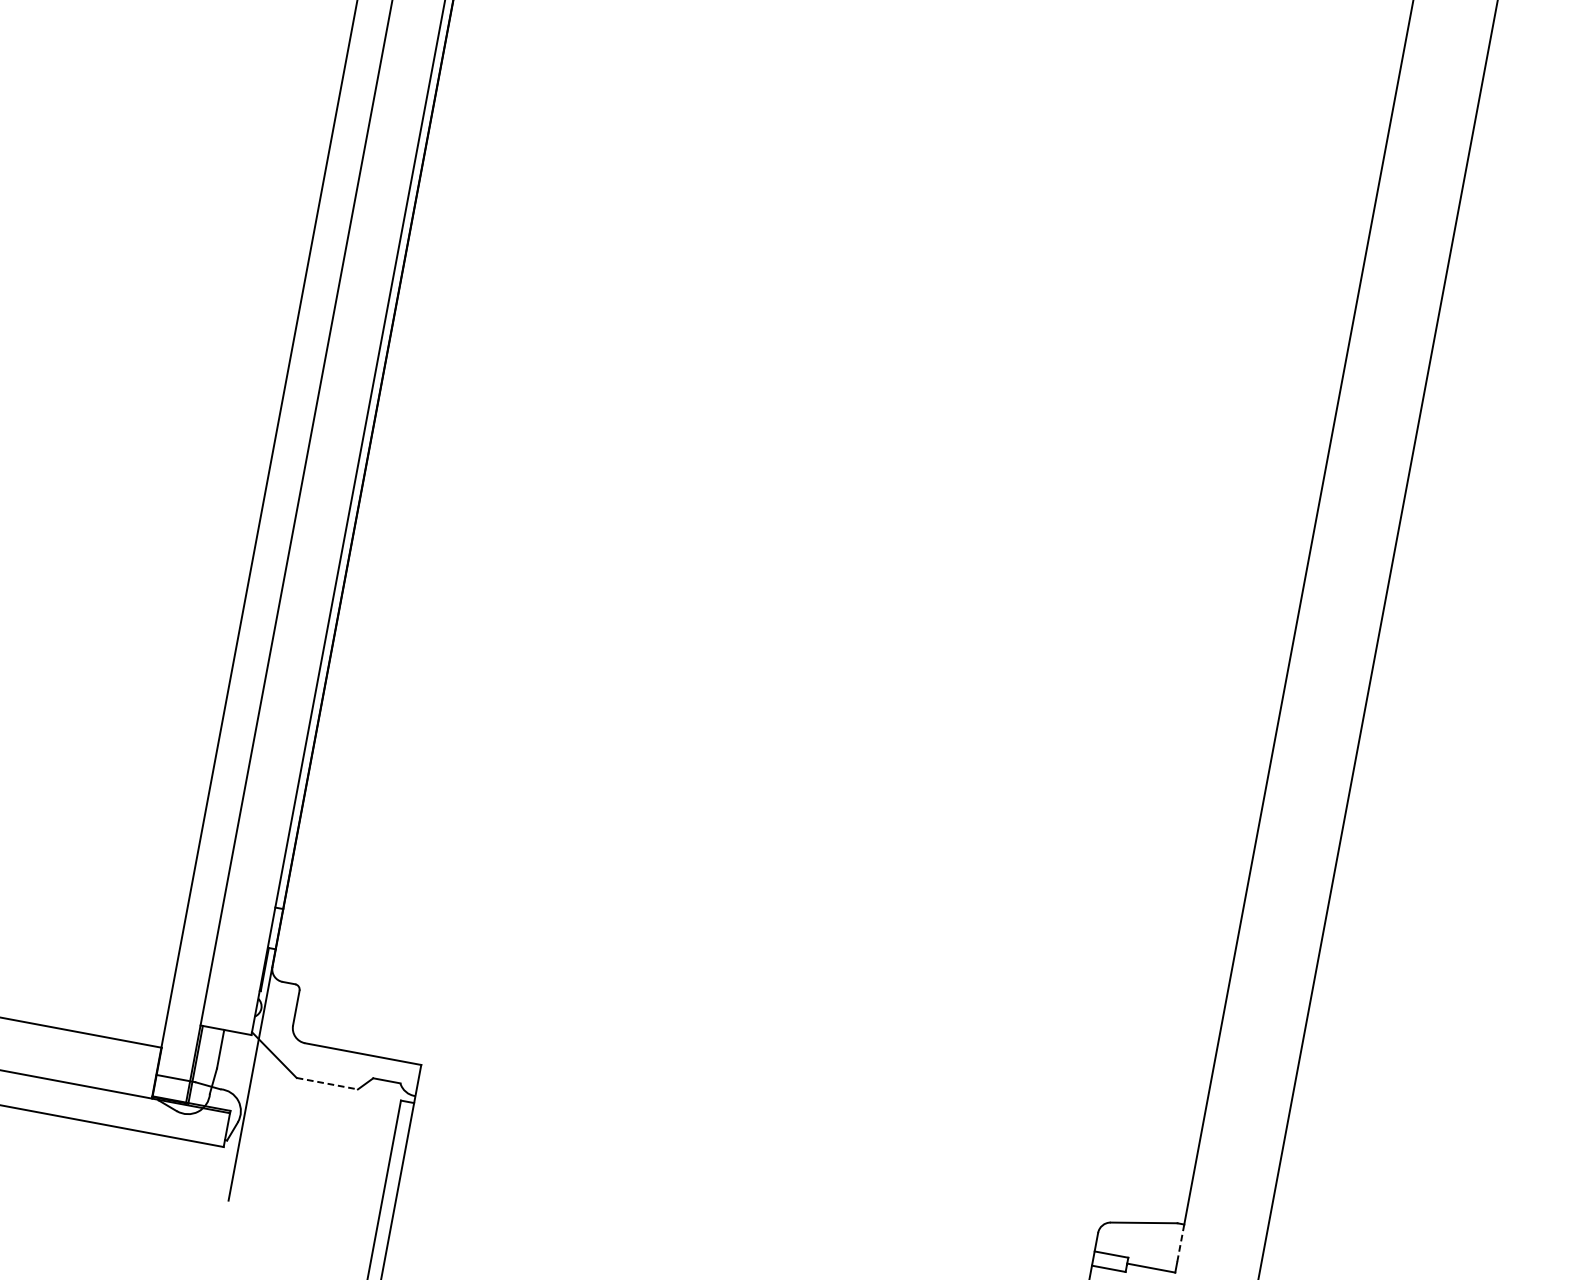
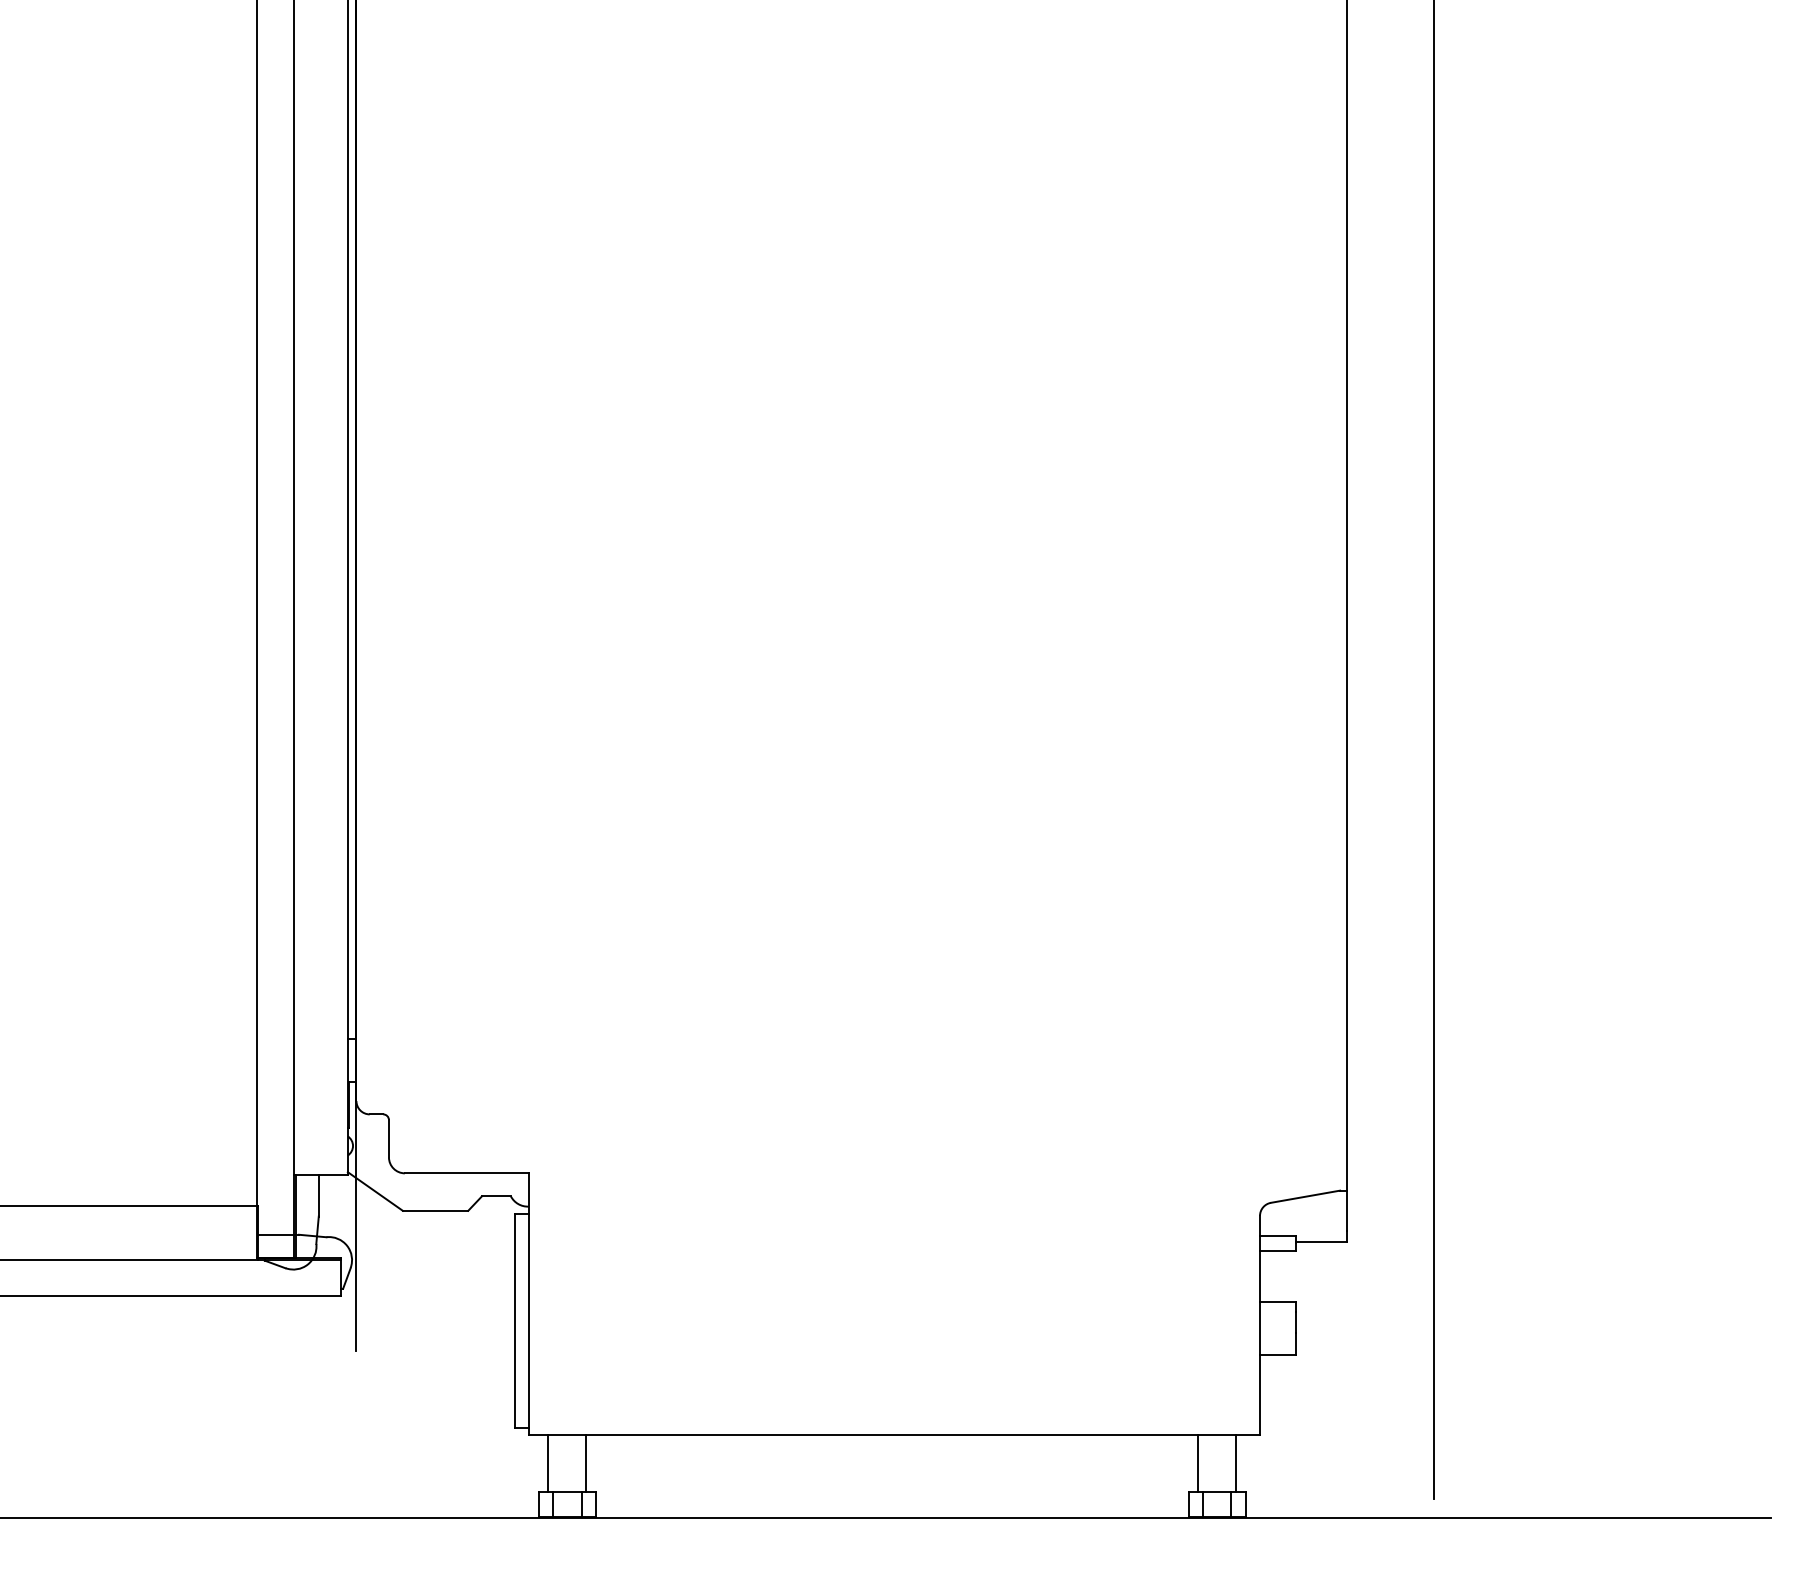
line: (327, 1083) -> (435, 1210), dashed -> solid
line: (1180, 1244) -> (1347, 1211), dashed -> solid

